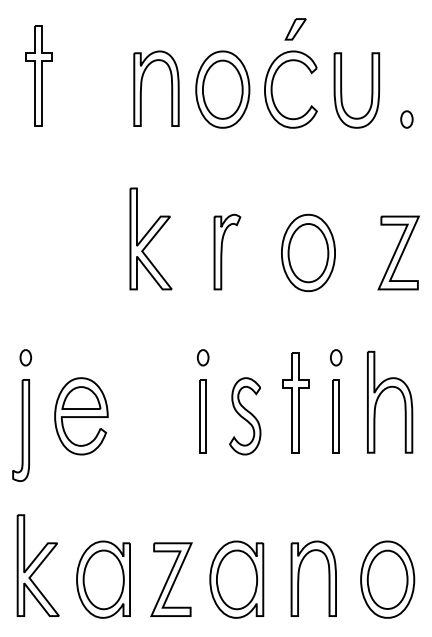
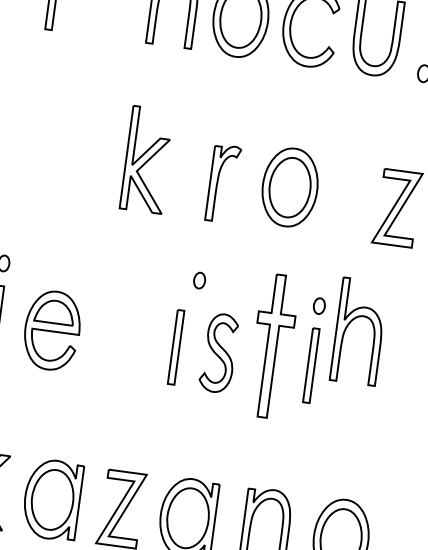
part: (308, 252) -> (290, 187), moved
part: (203, 357) -> (199, 280), moved
part: (381, 394) -> (351, 322), moved
part: (295, 402) -> (271, 345), size x1.4

